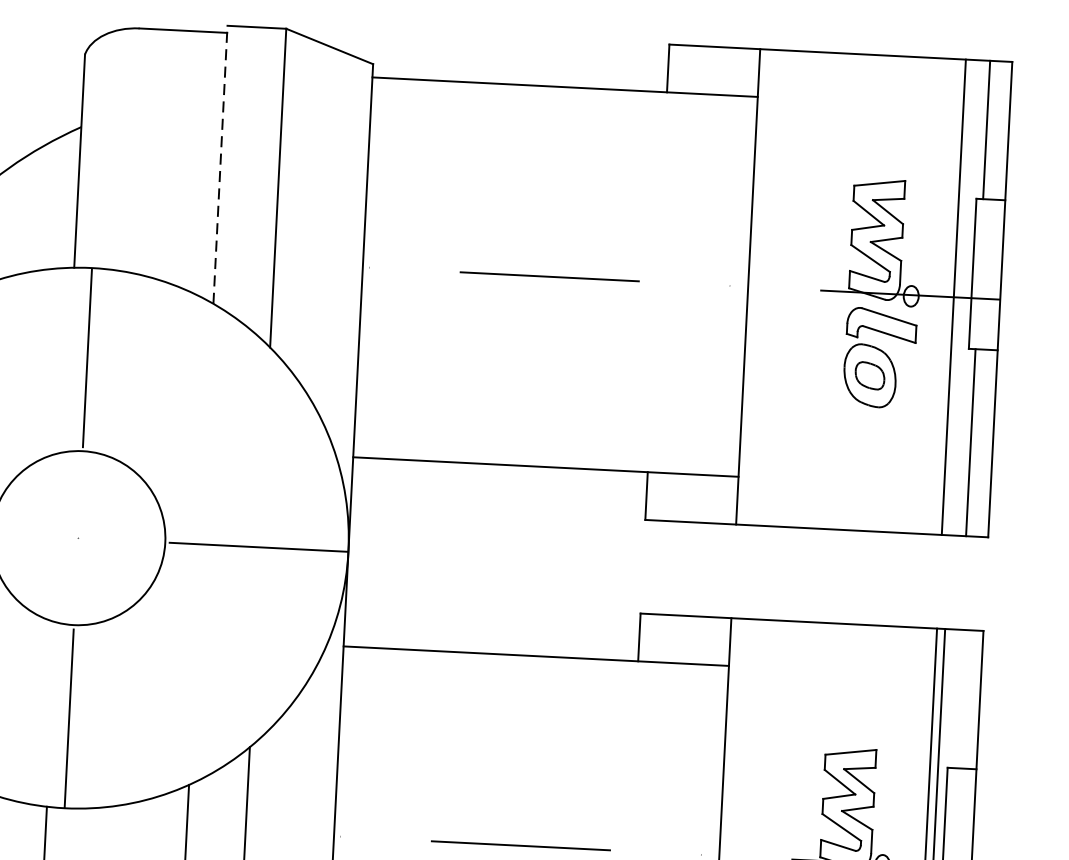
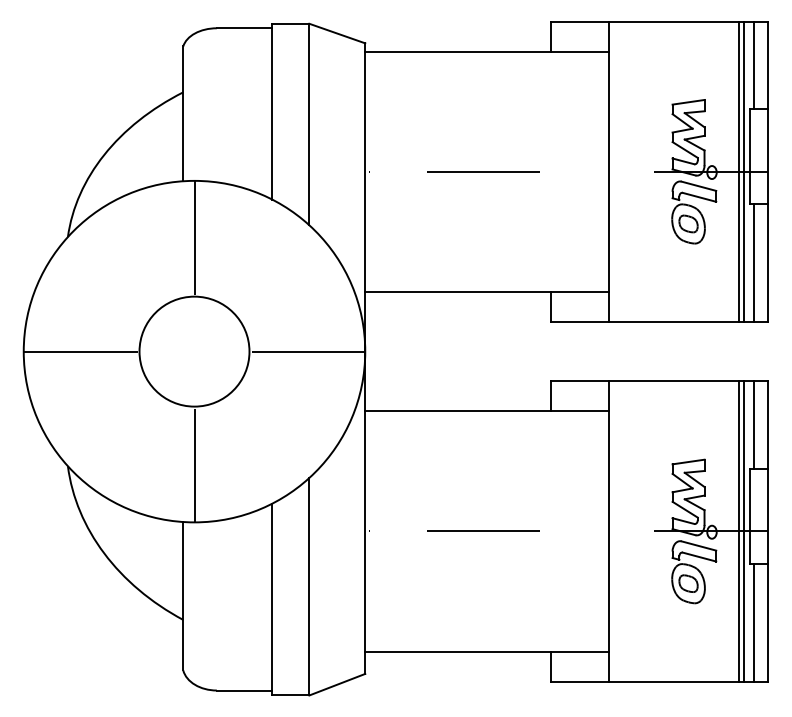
line: (220, 164) -> (272, 111), dashed -> solid
line: (962, 297) -> (744, 171), added
line: (958, 698) -> (754, 424), added

